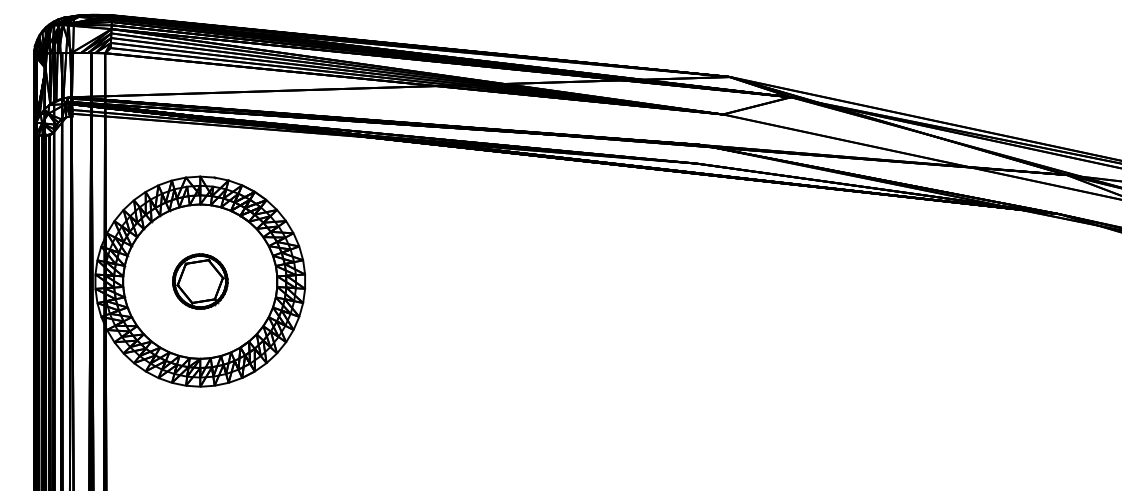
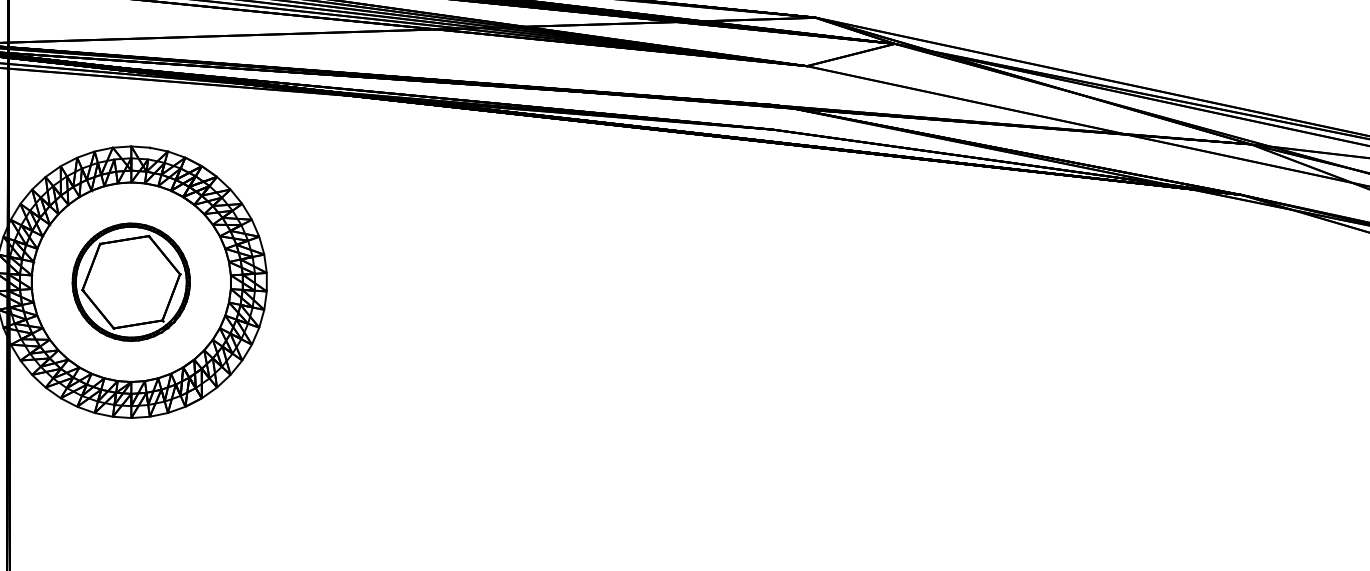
part: (200, 281) -> (131, 282), size x1.67

